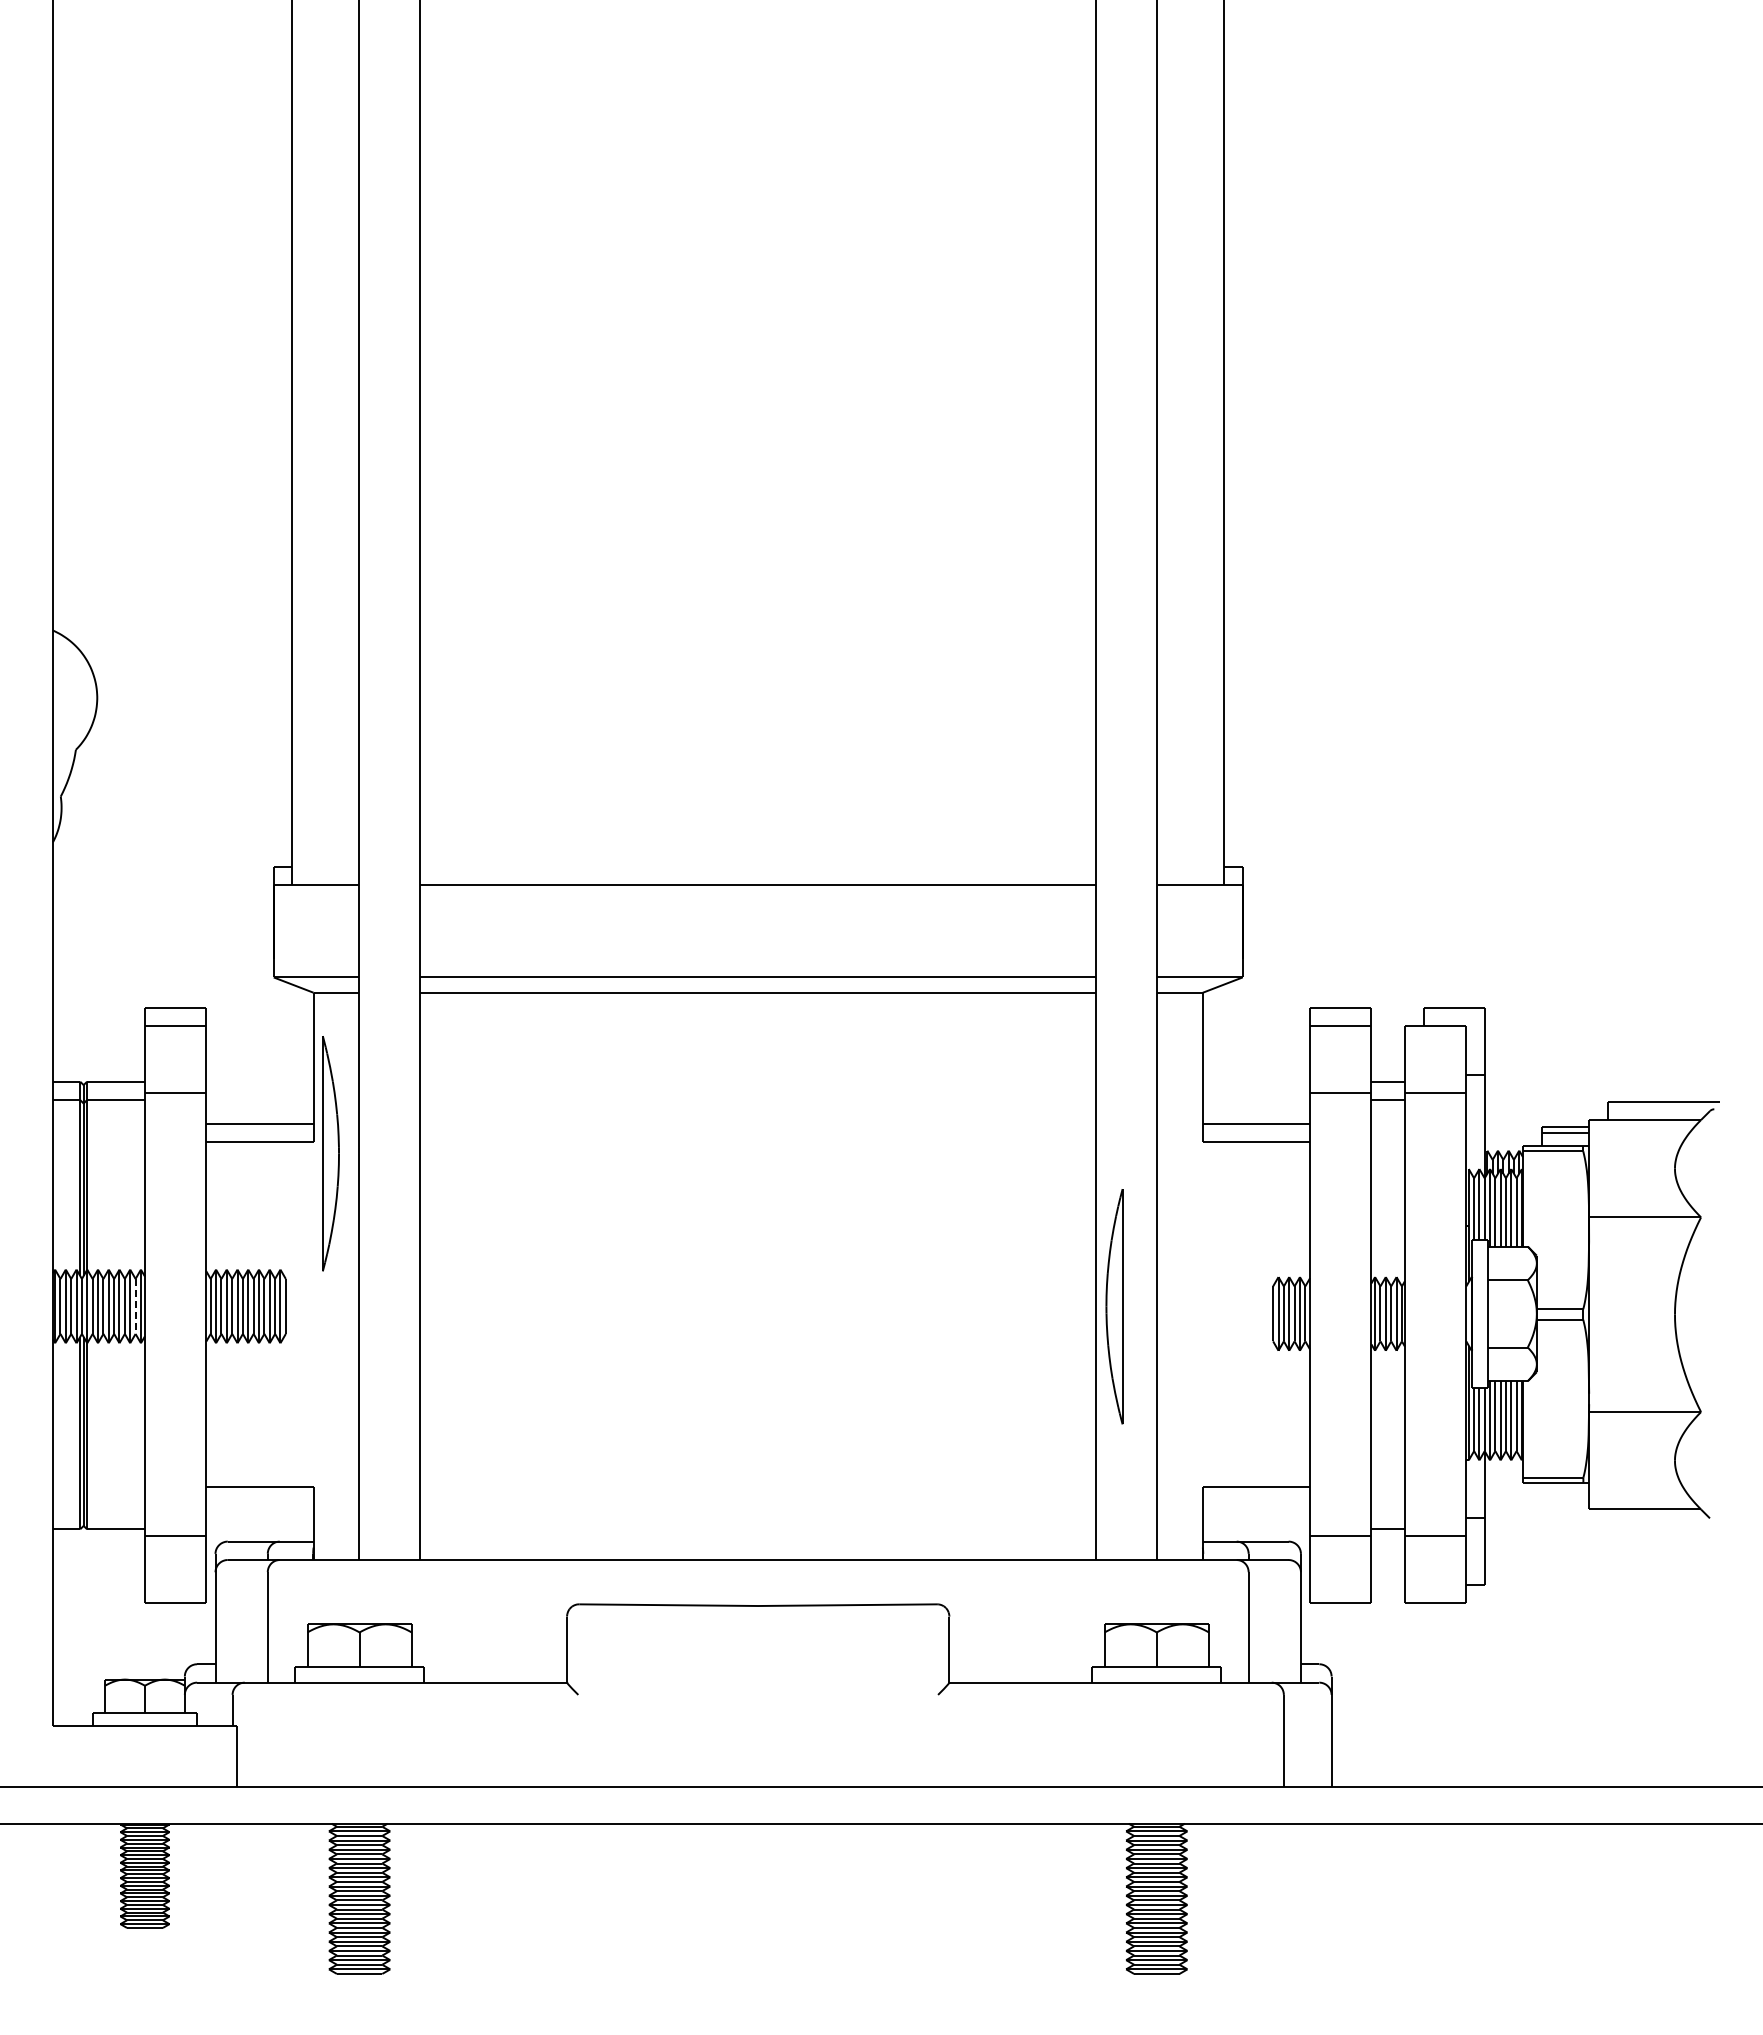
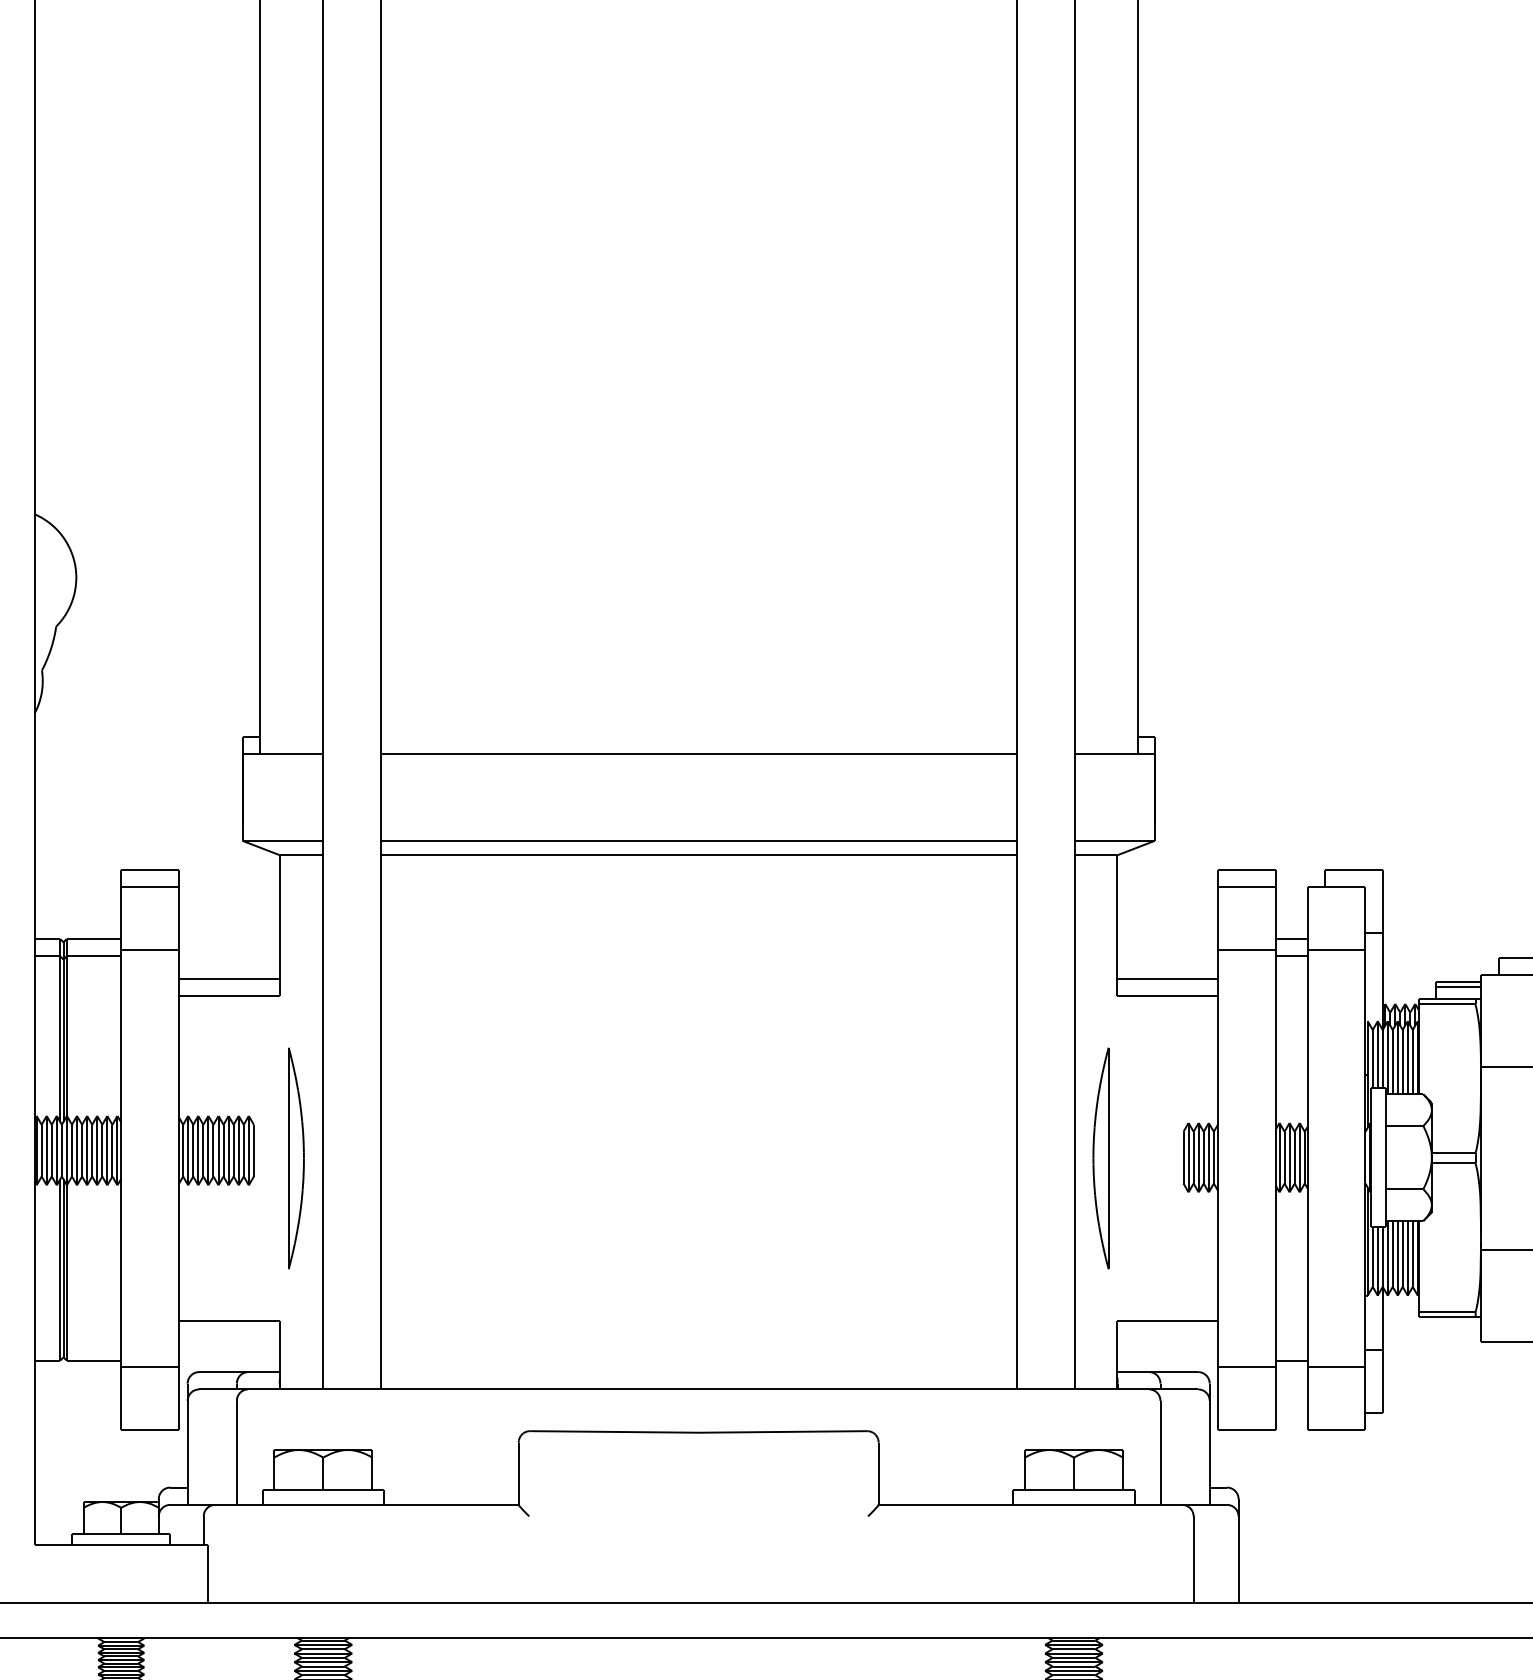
part: (330, 1153) -> (295, 1158), moved
line: (135, 1306) -> (112, 1150), dashed -> solid
part: (1114, 1306) -> (1101, 1158), moved

